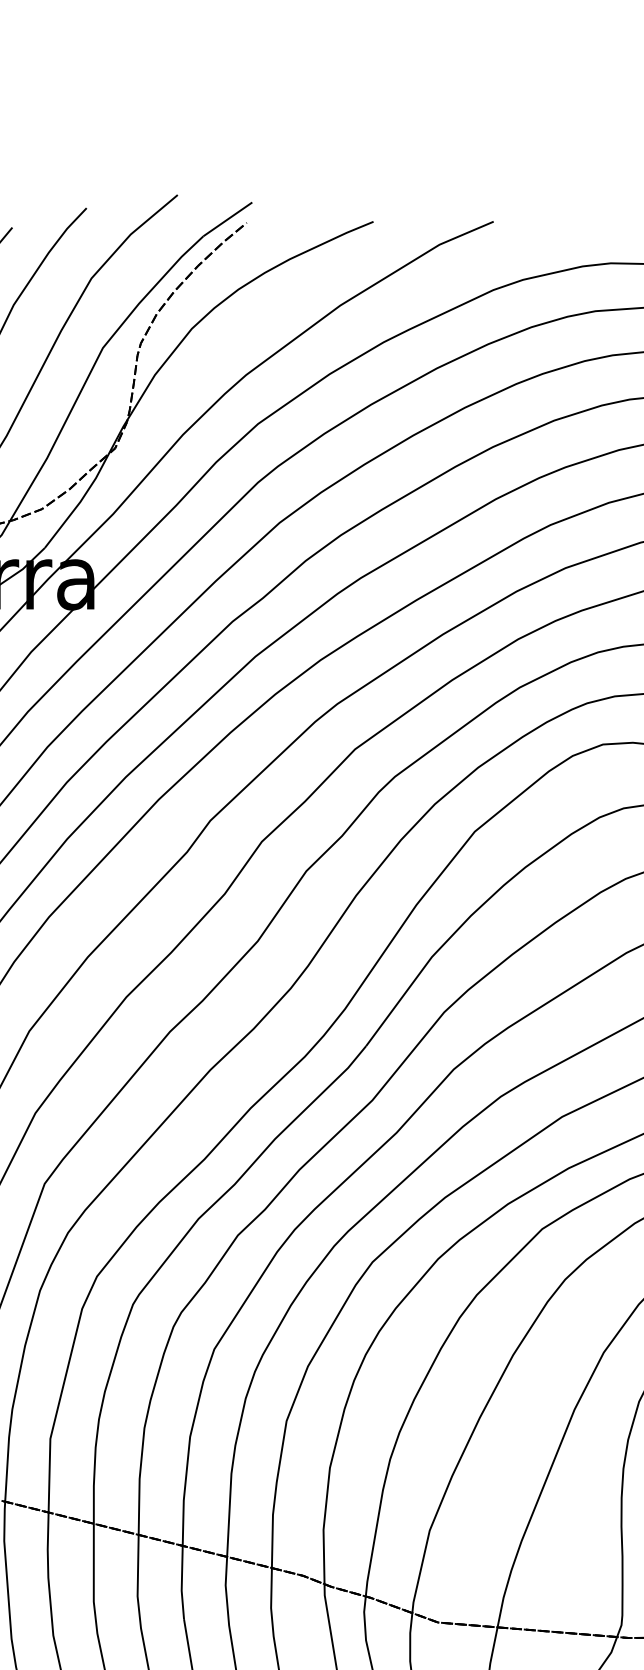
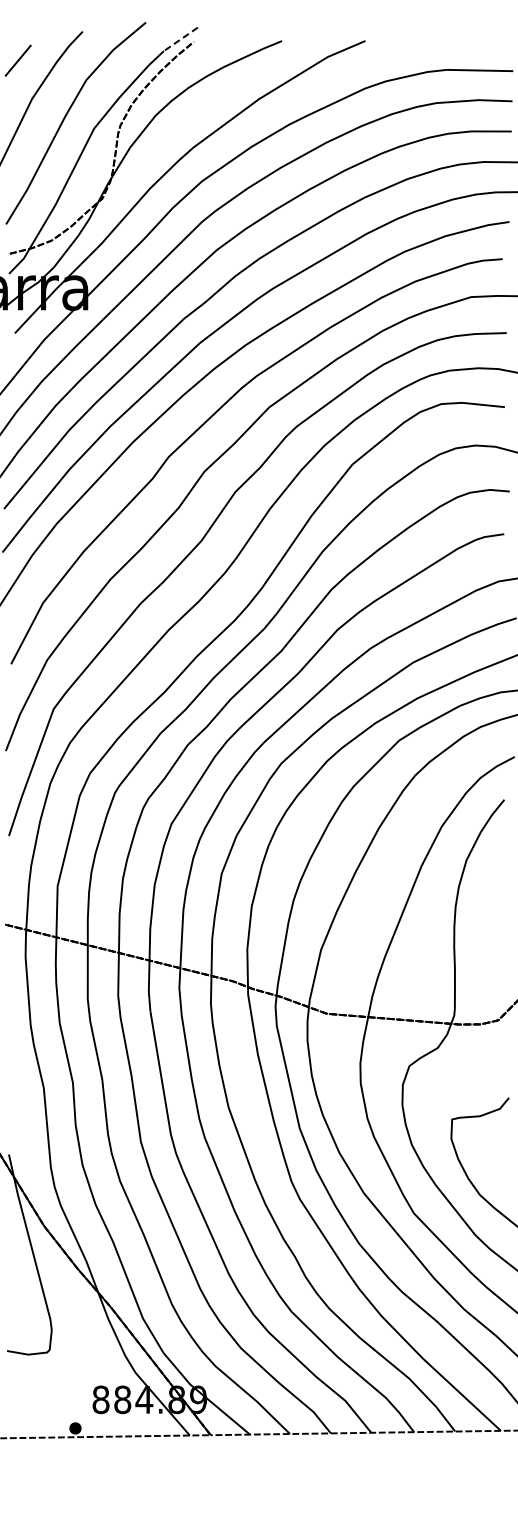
line: (227, 219) -> (180, 39), solid -> dashed

